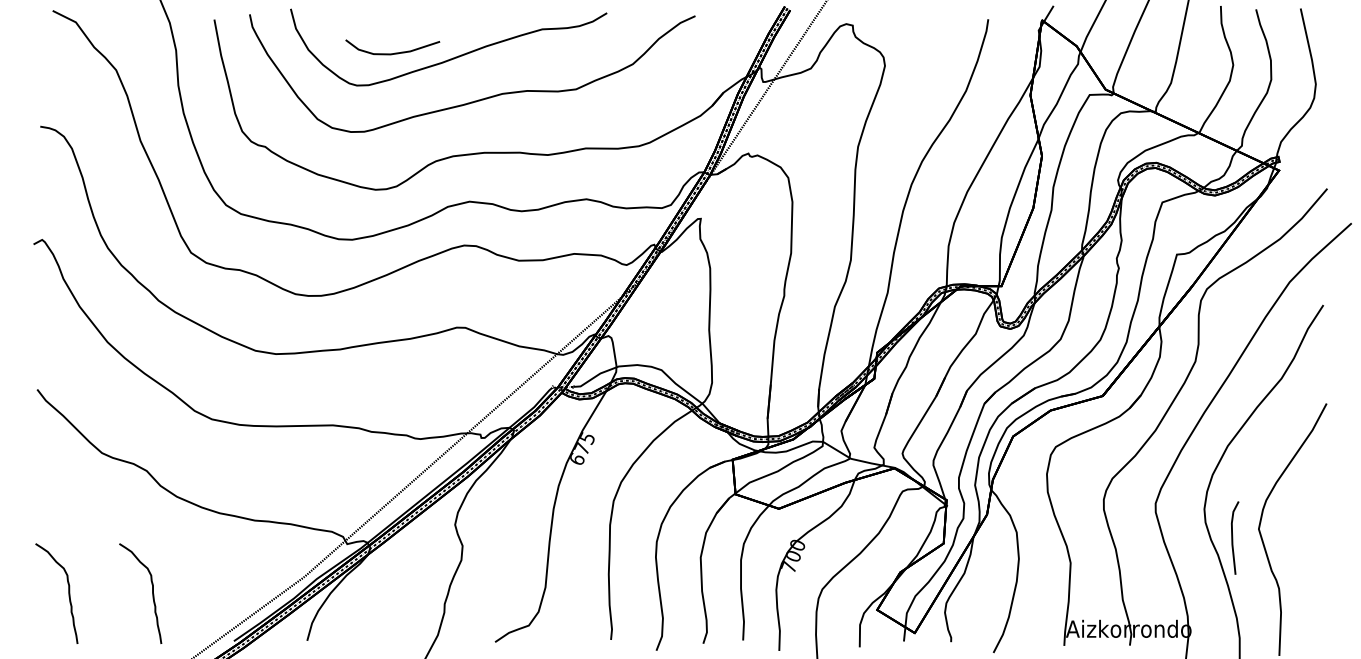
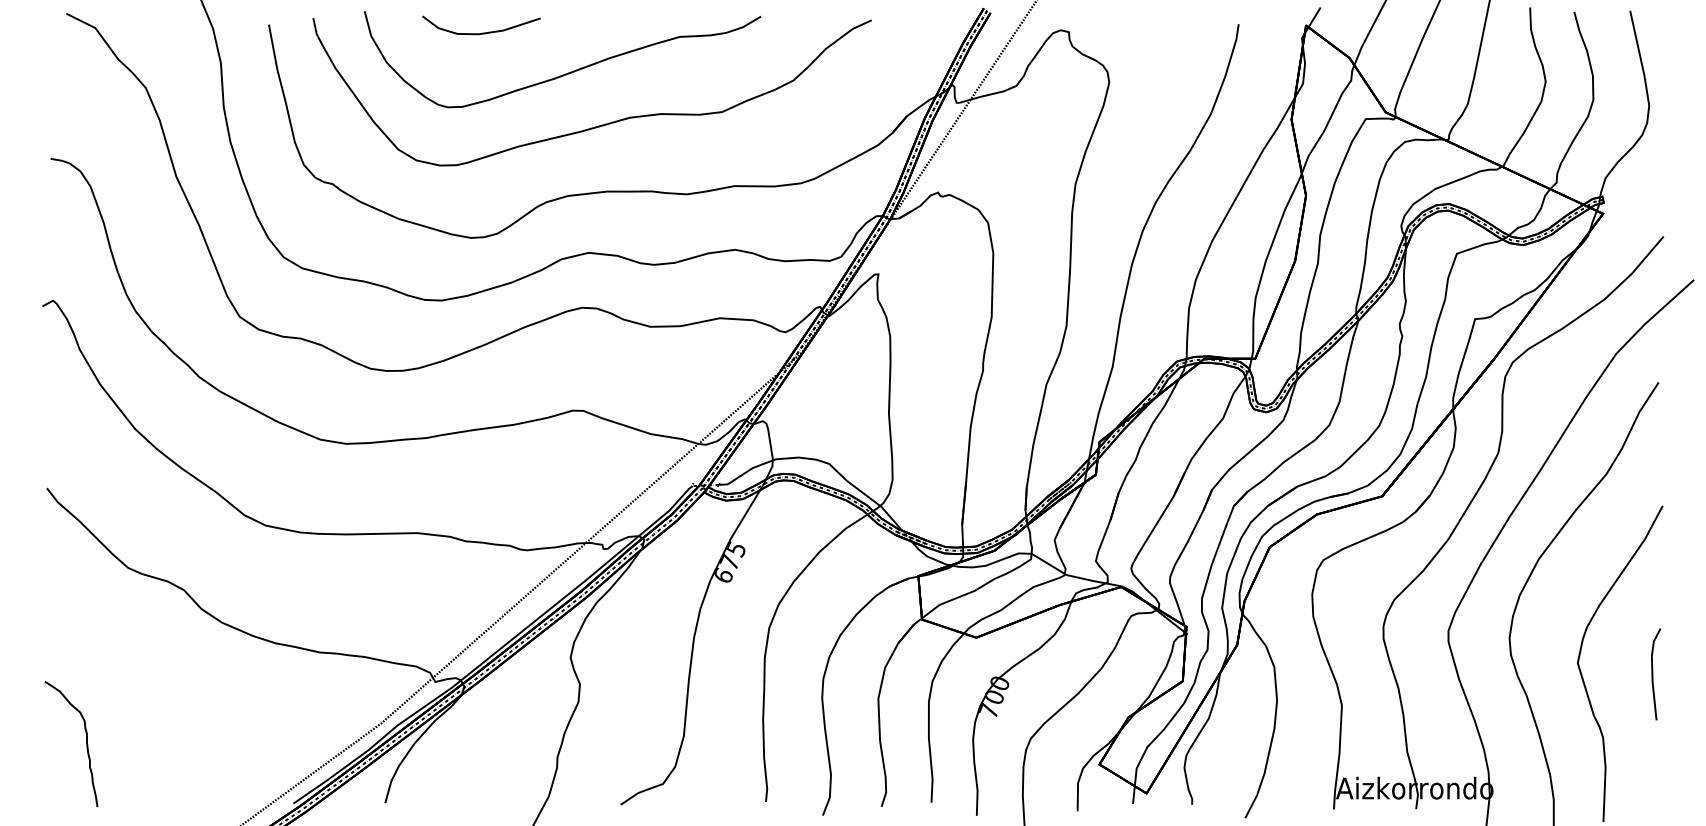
curve: (393, 52) -> (482, 32), moved
line: (1233, 538) -> (1653, 674), moved
curve: (152, 594) -> (191, 744), removed

